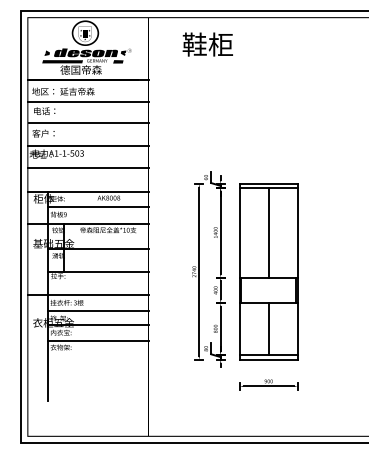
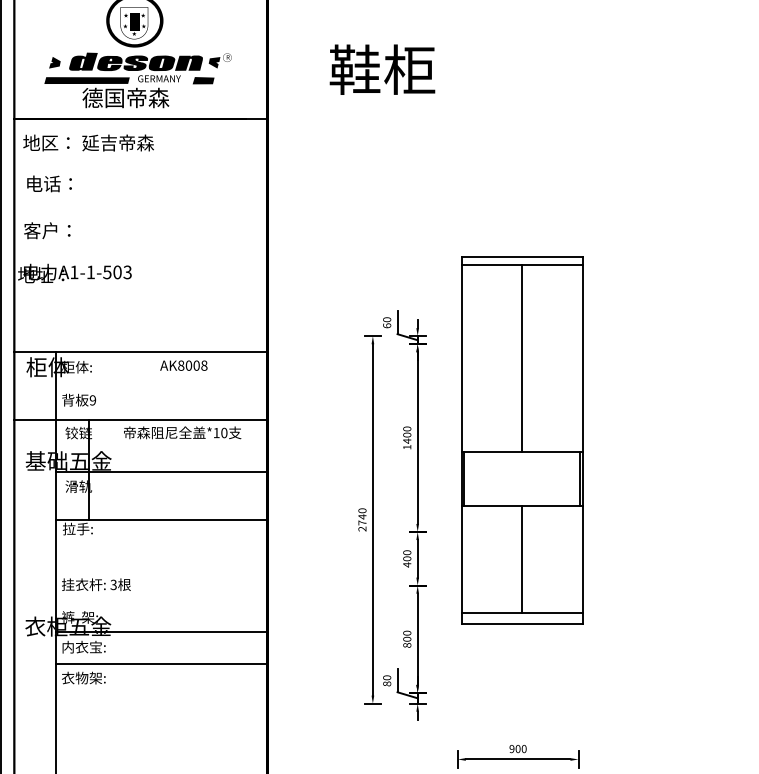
text: (207, 44) -> (381, 69), moved
line: (87, 101) -> (139, 163), removed
line: (88, 123) -> (141, 209), removed
line: (87, 145) -> (139, 255), removed
line: (87, 168) -> (139, 303), removed
line: (97, 207) -> (160, 385), removed
part: (268, 271) -> (521, 439), moved
line: (87, 295) -> (139, 569), removed
line: (97, 310) -> (160, 600), removed

